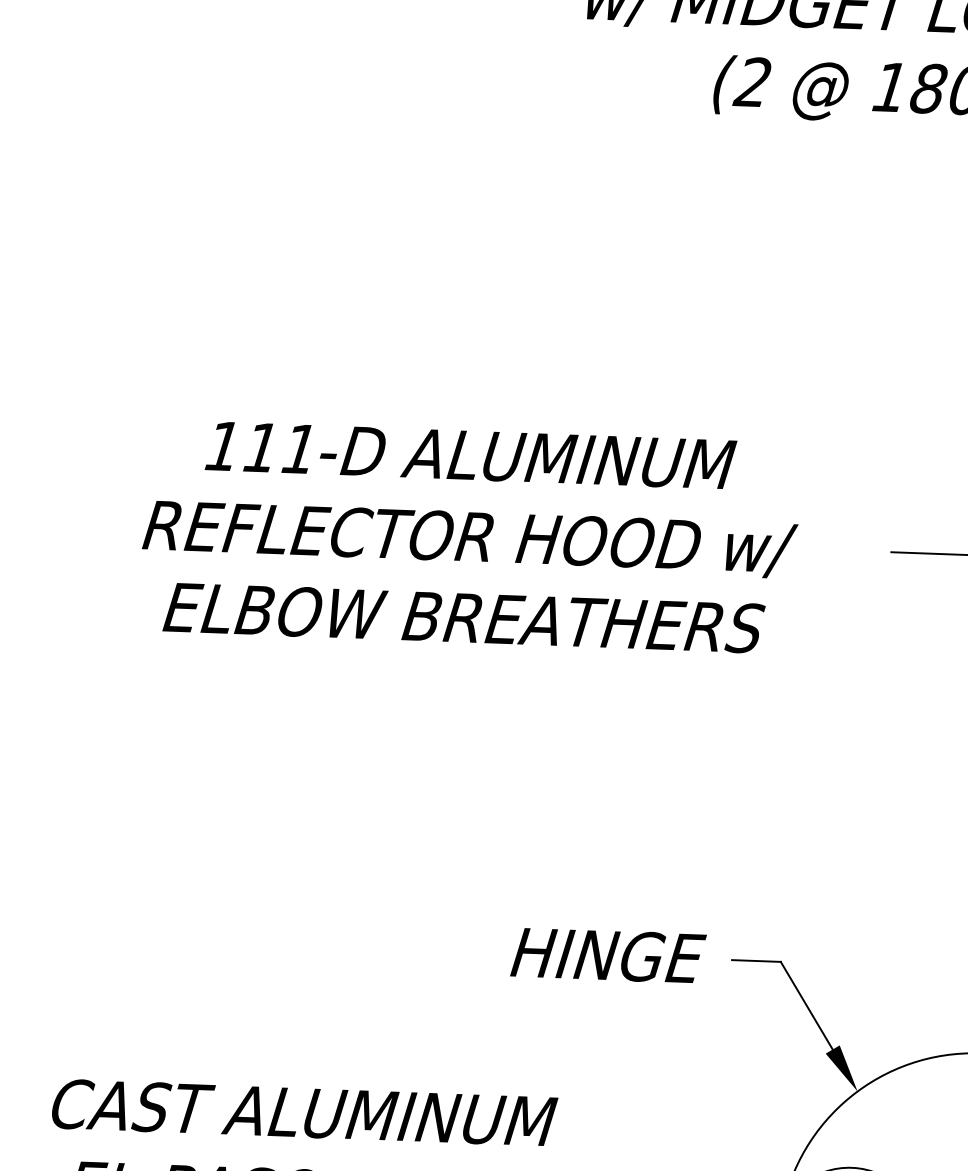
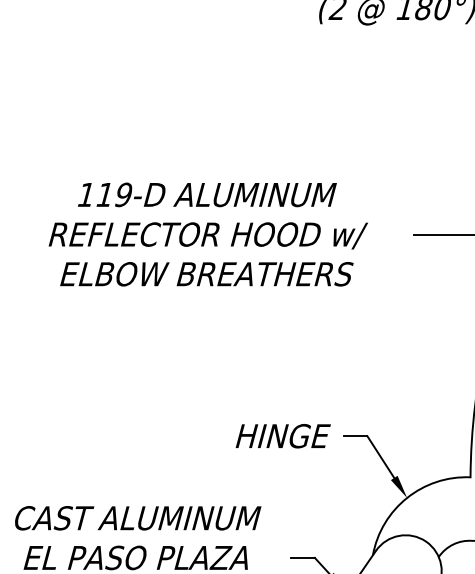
text: (299, 448) -> (123, 194), 111-D -> 119-D

